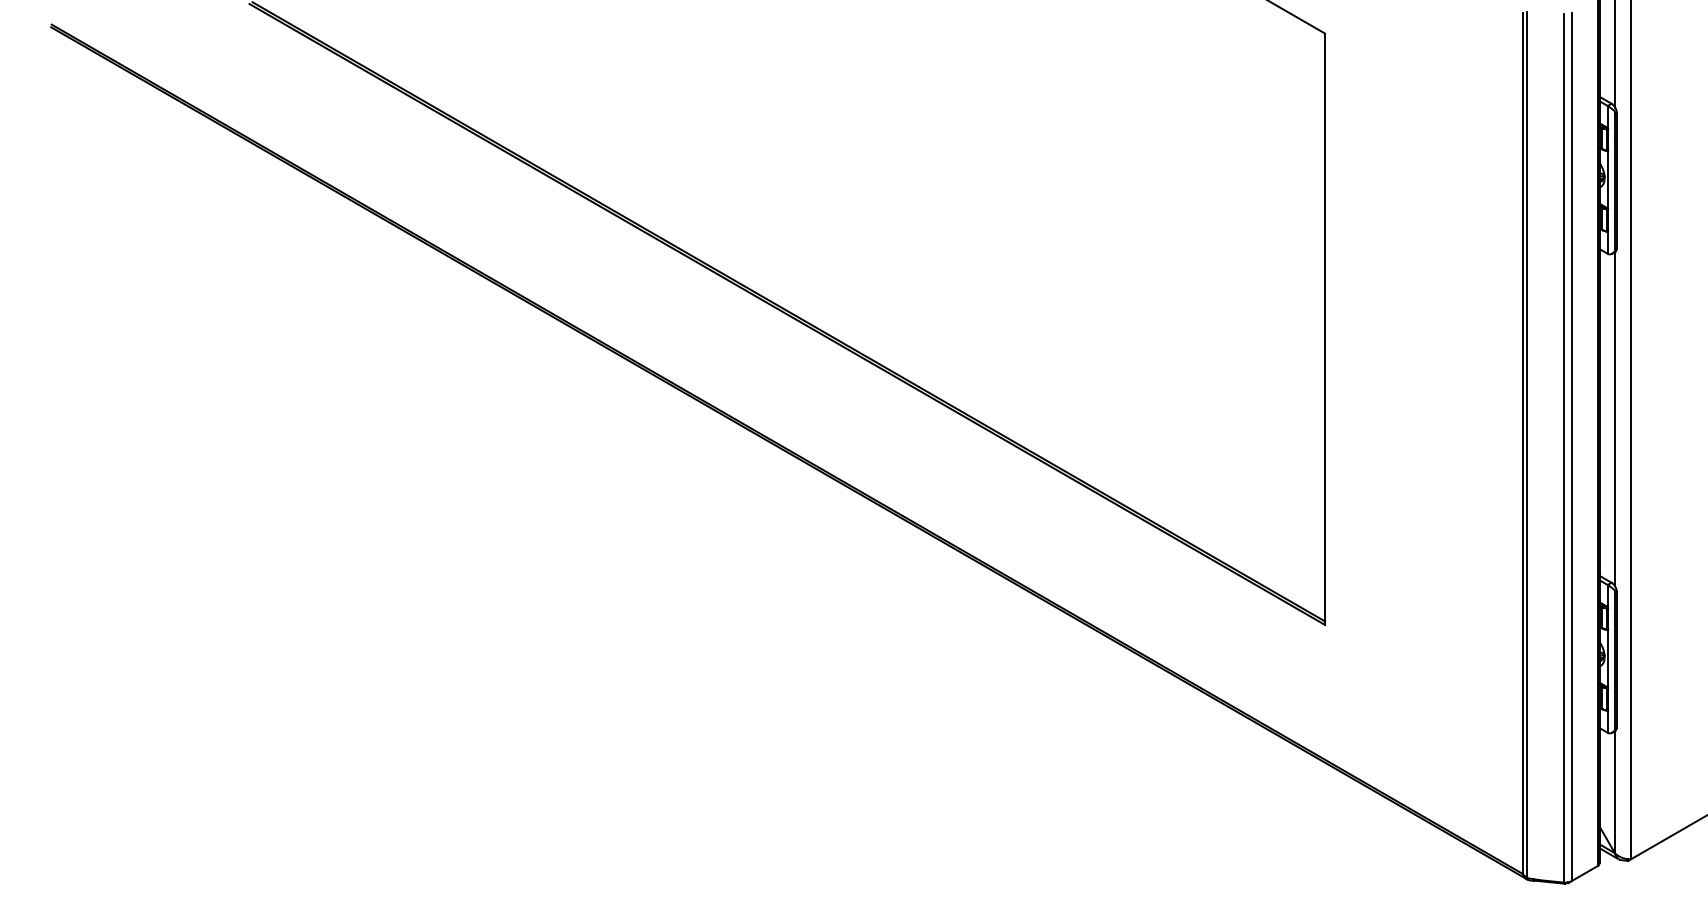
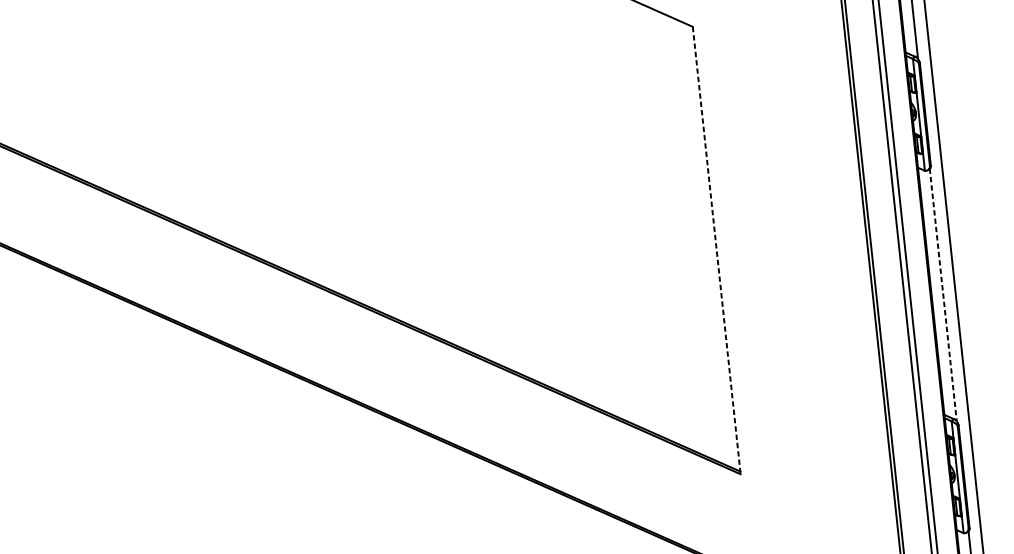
line: (1325, 329) -> (717, 250), solid -> dashed
line: (1614, 419) -> (942, 295), solid -> dashed

